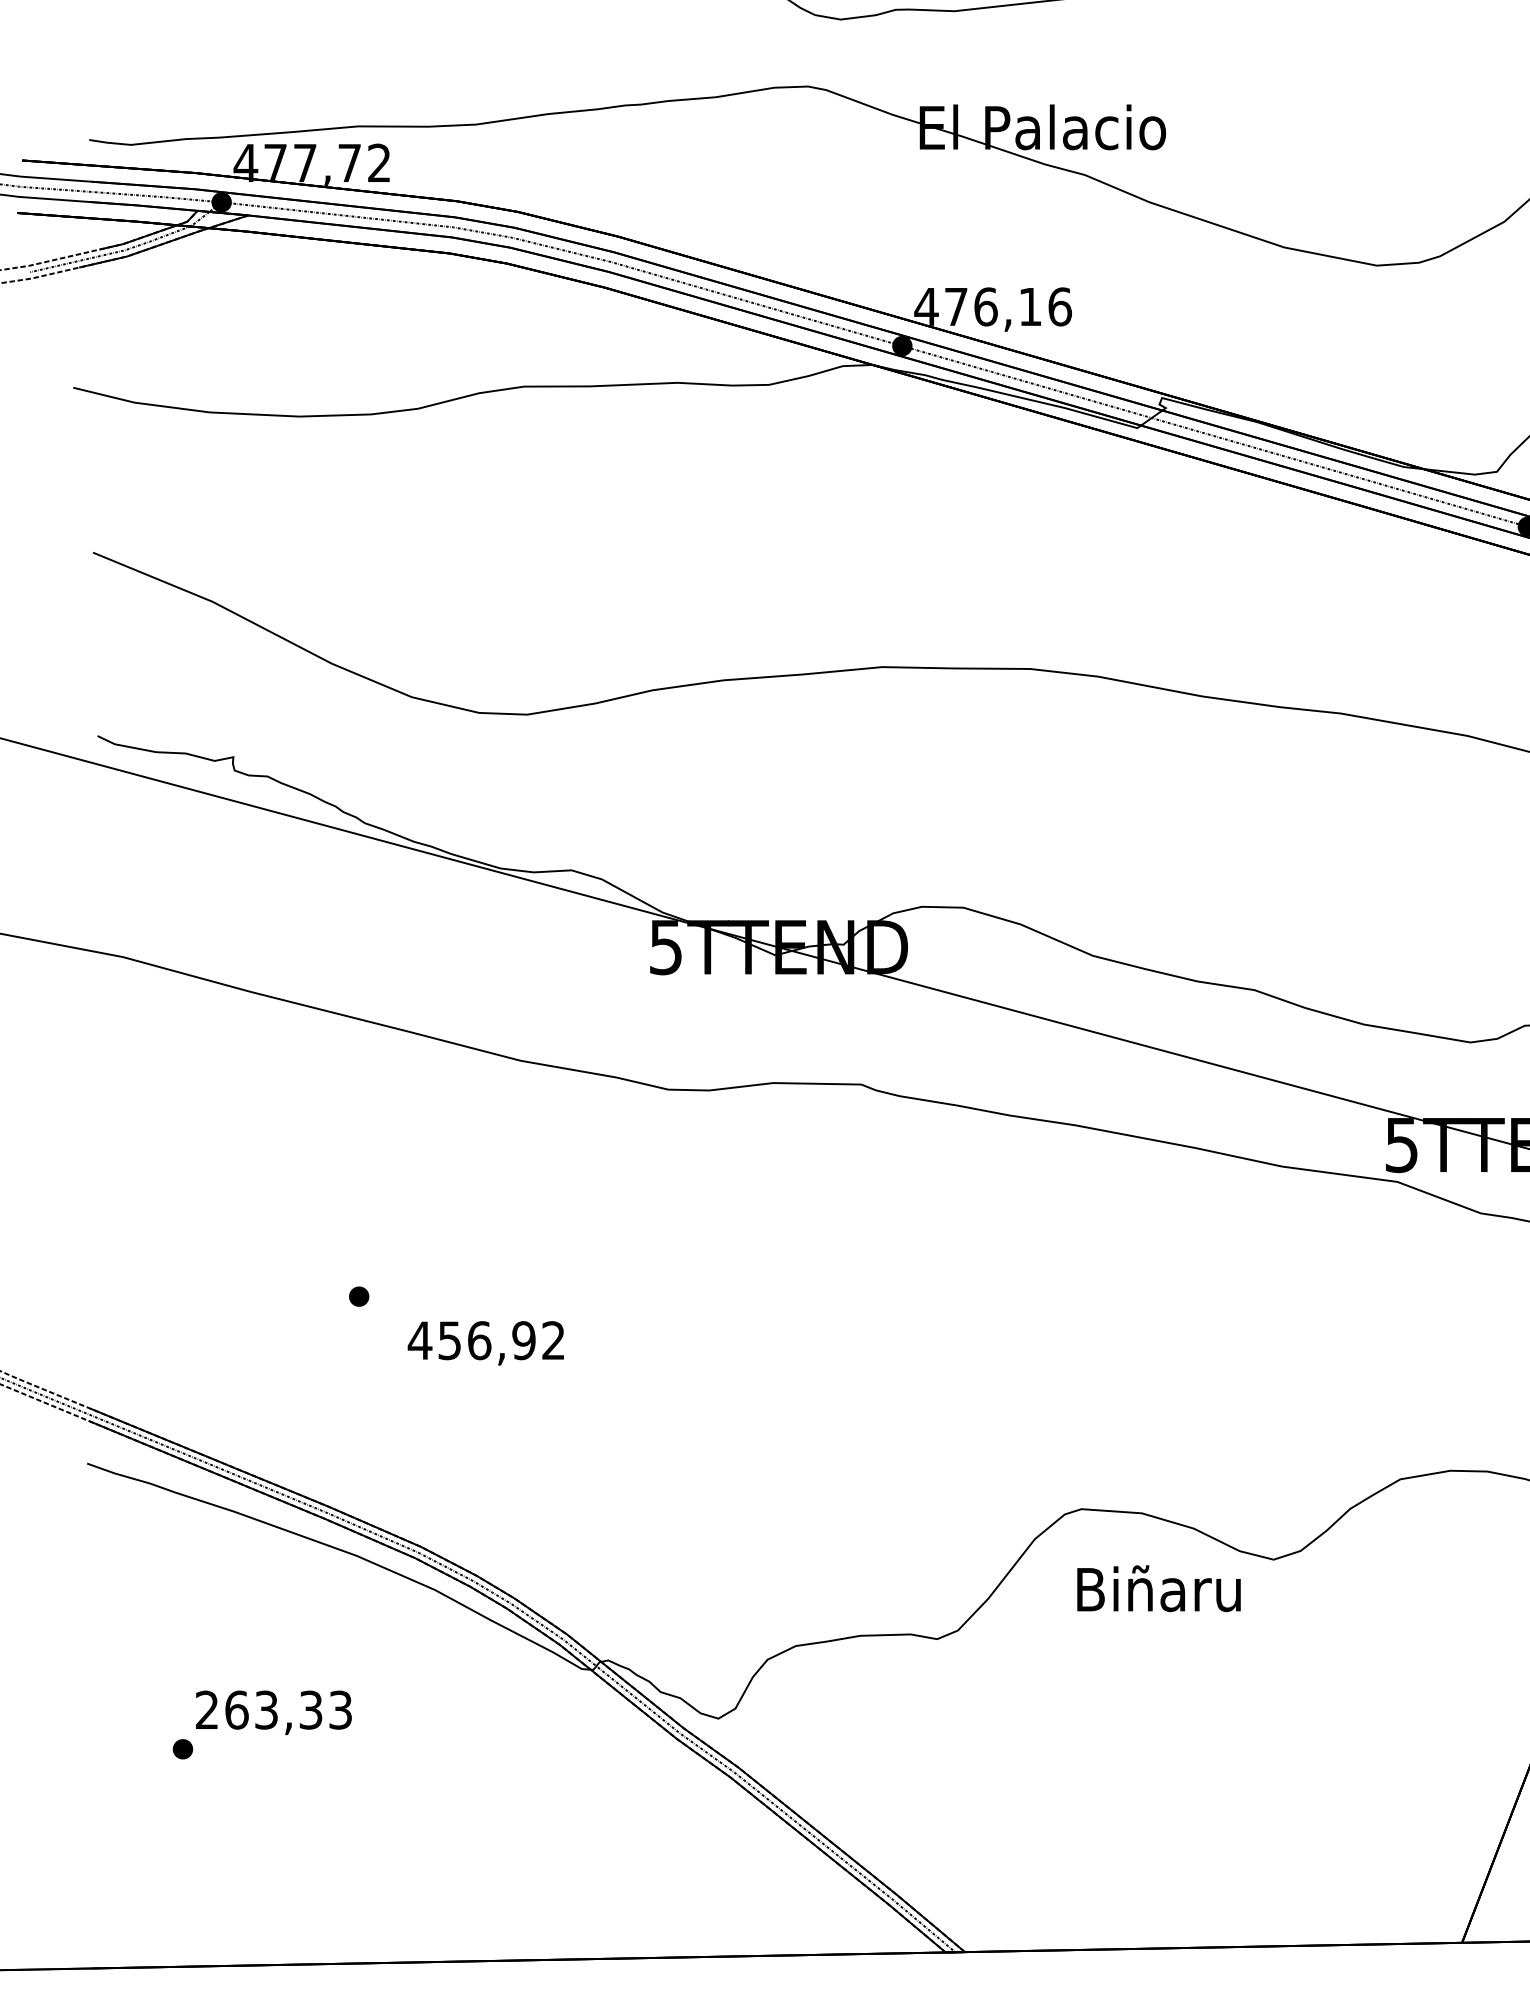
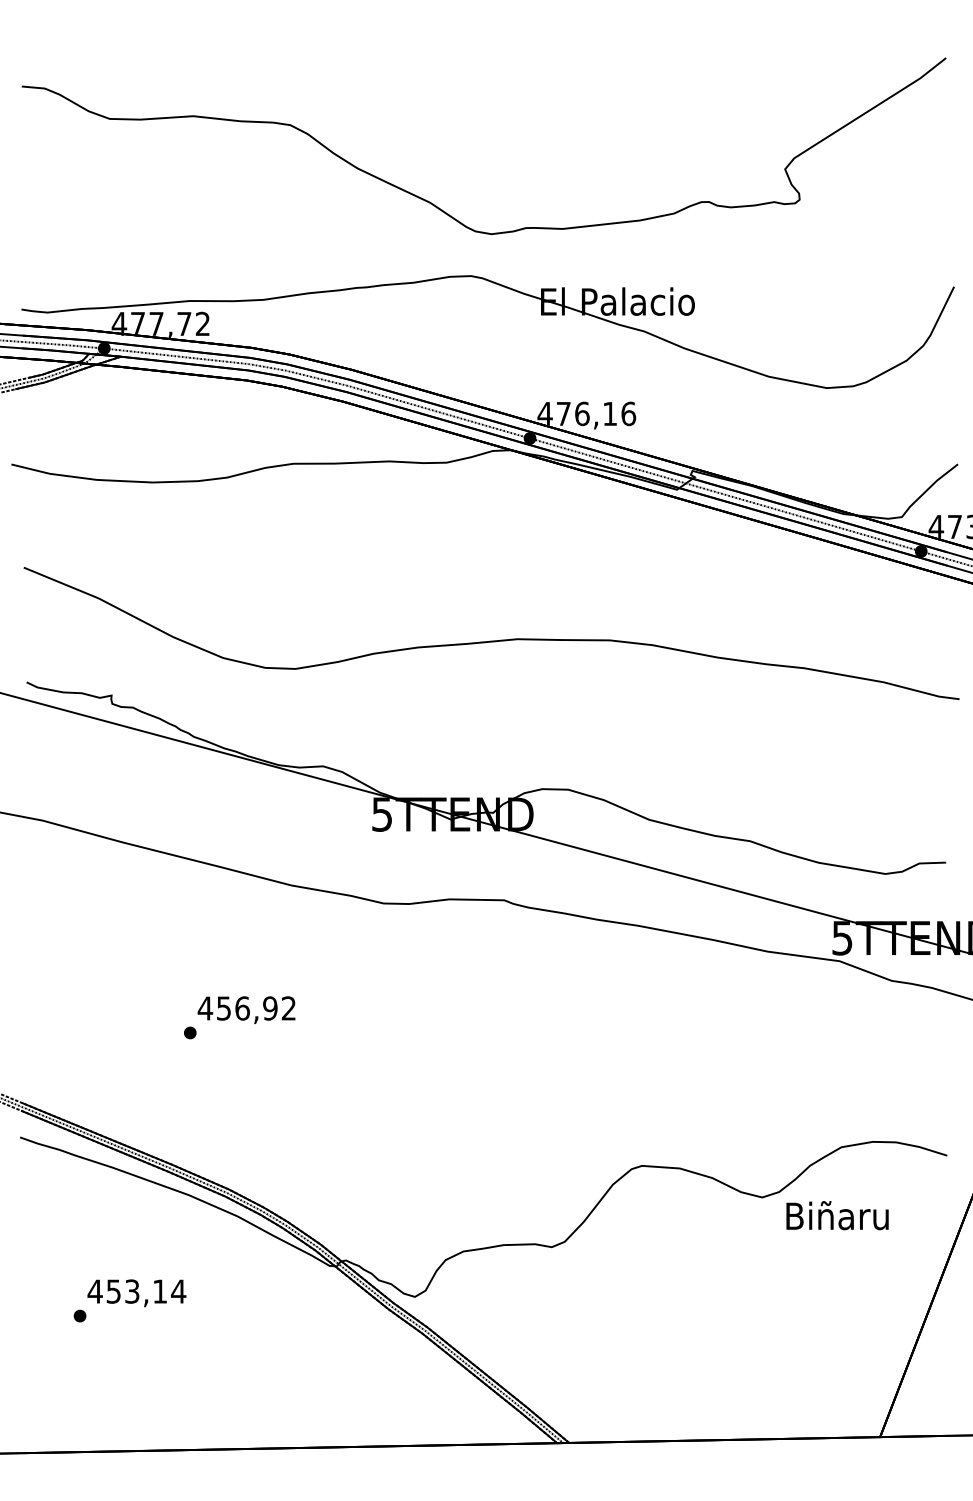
text: (485, 1342) -> (246, 1009), moved
text: (1158, 1588) -> (837, 1215), moved
text: (273, 1709) -> (136, 1291), 263,33 -> 453,14

